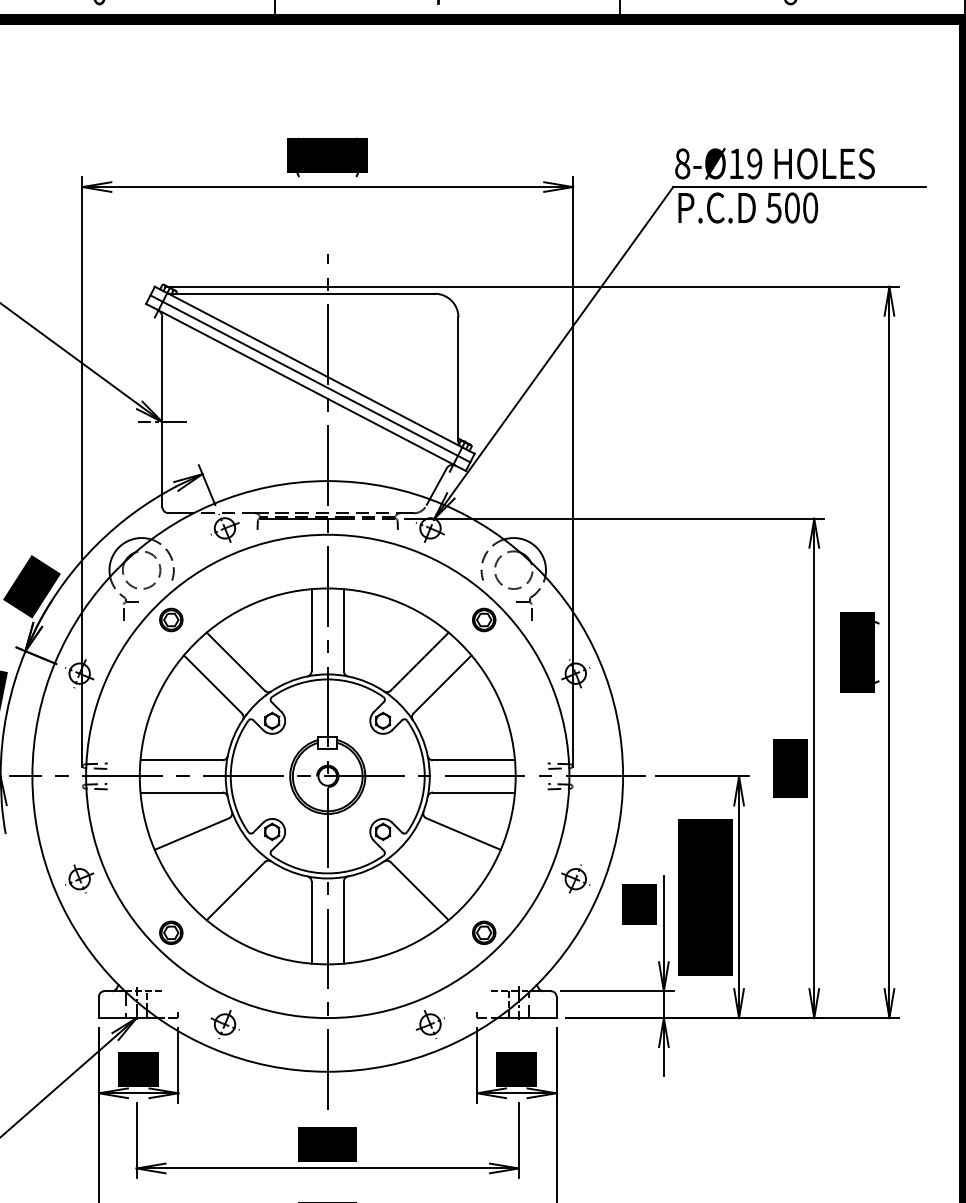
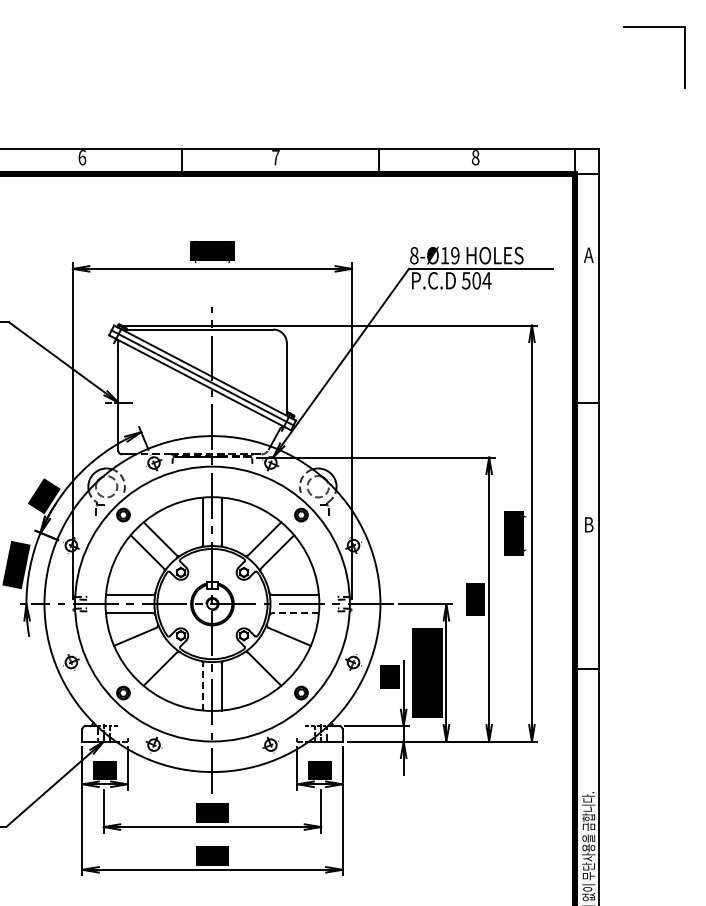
text: (809, 207) -> (486, 280), 500 -> 504
line: (473, 792) -> (295, 613), solid -> dashed
line: (311, 921) -> (203, 686), solid -> dashed

